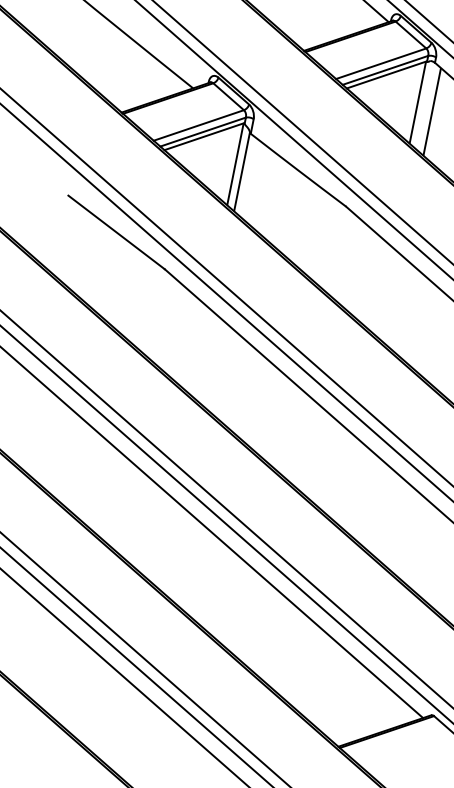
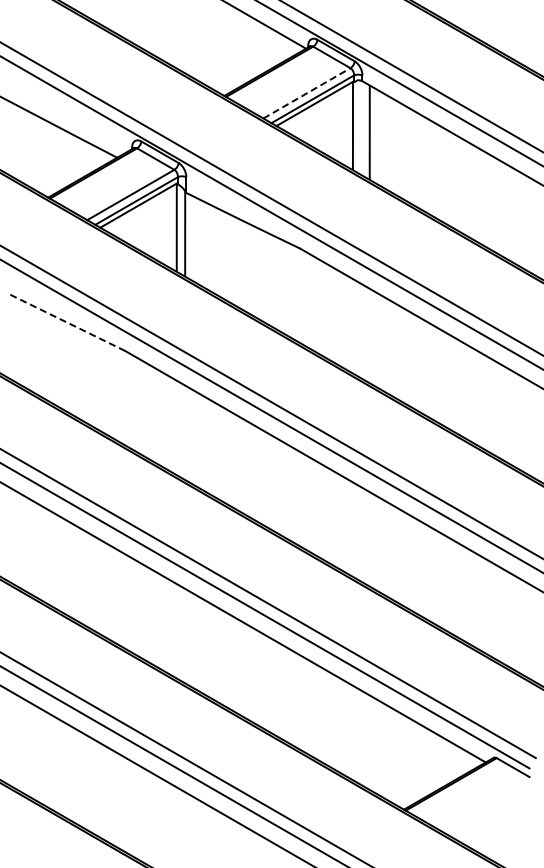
line: (381, 63) -> (307, 93), solid -> dashed
line: (116, 232) -> (67, 322), solid -> dashed

